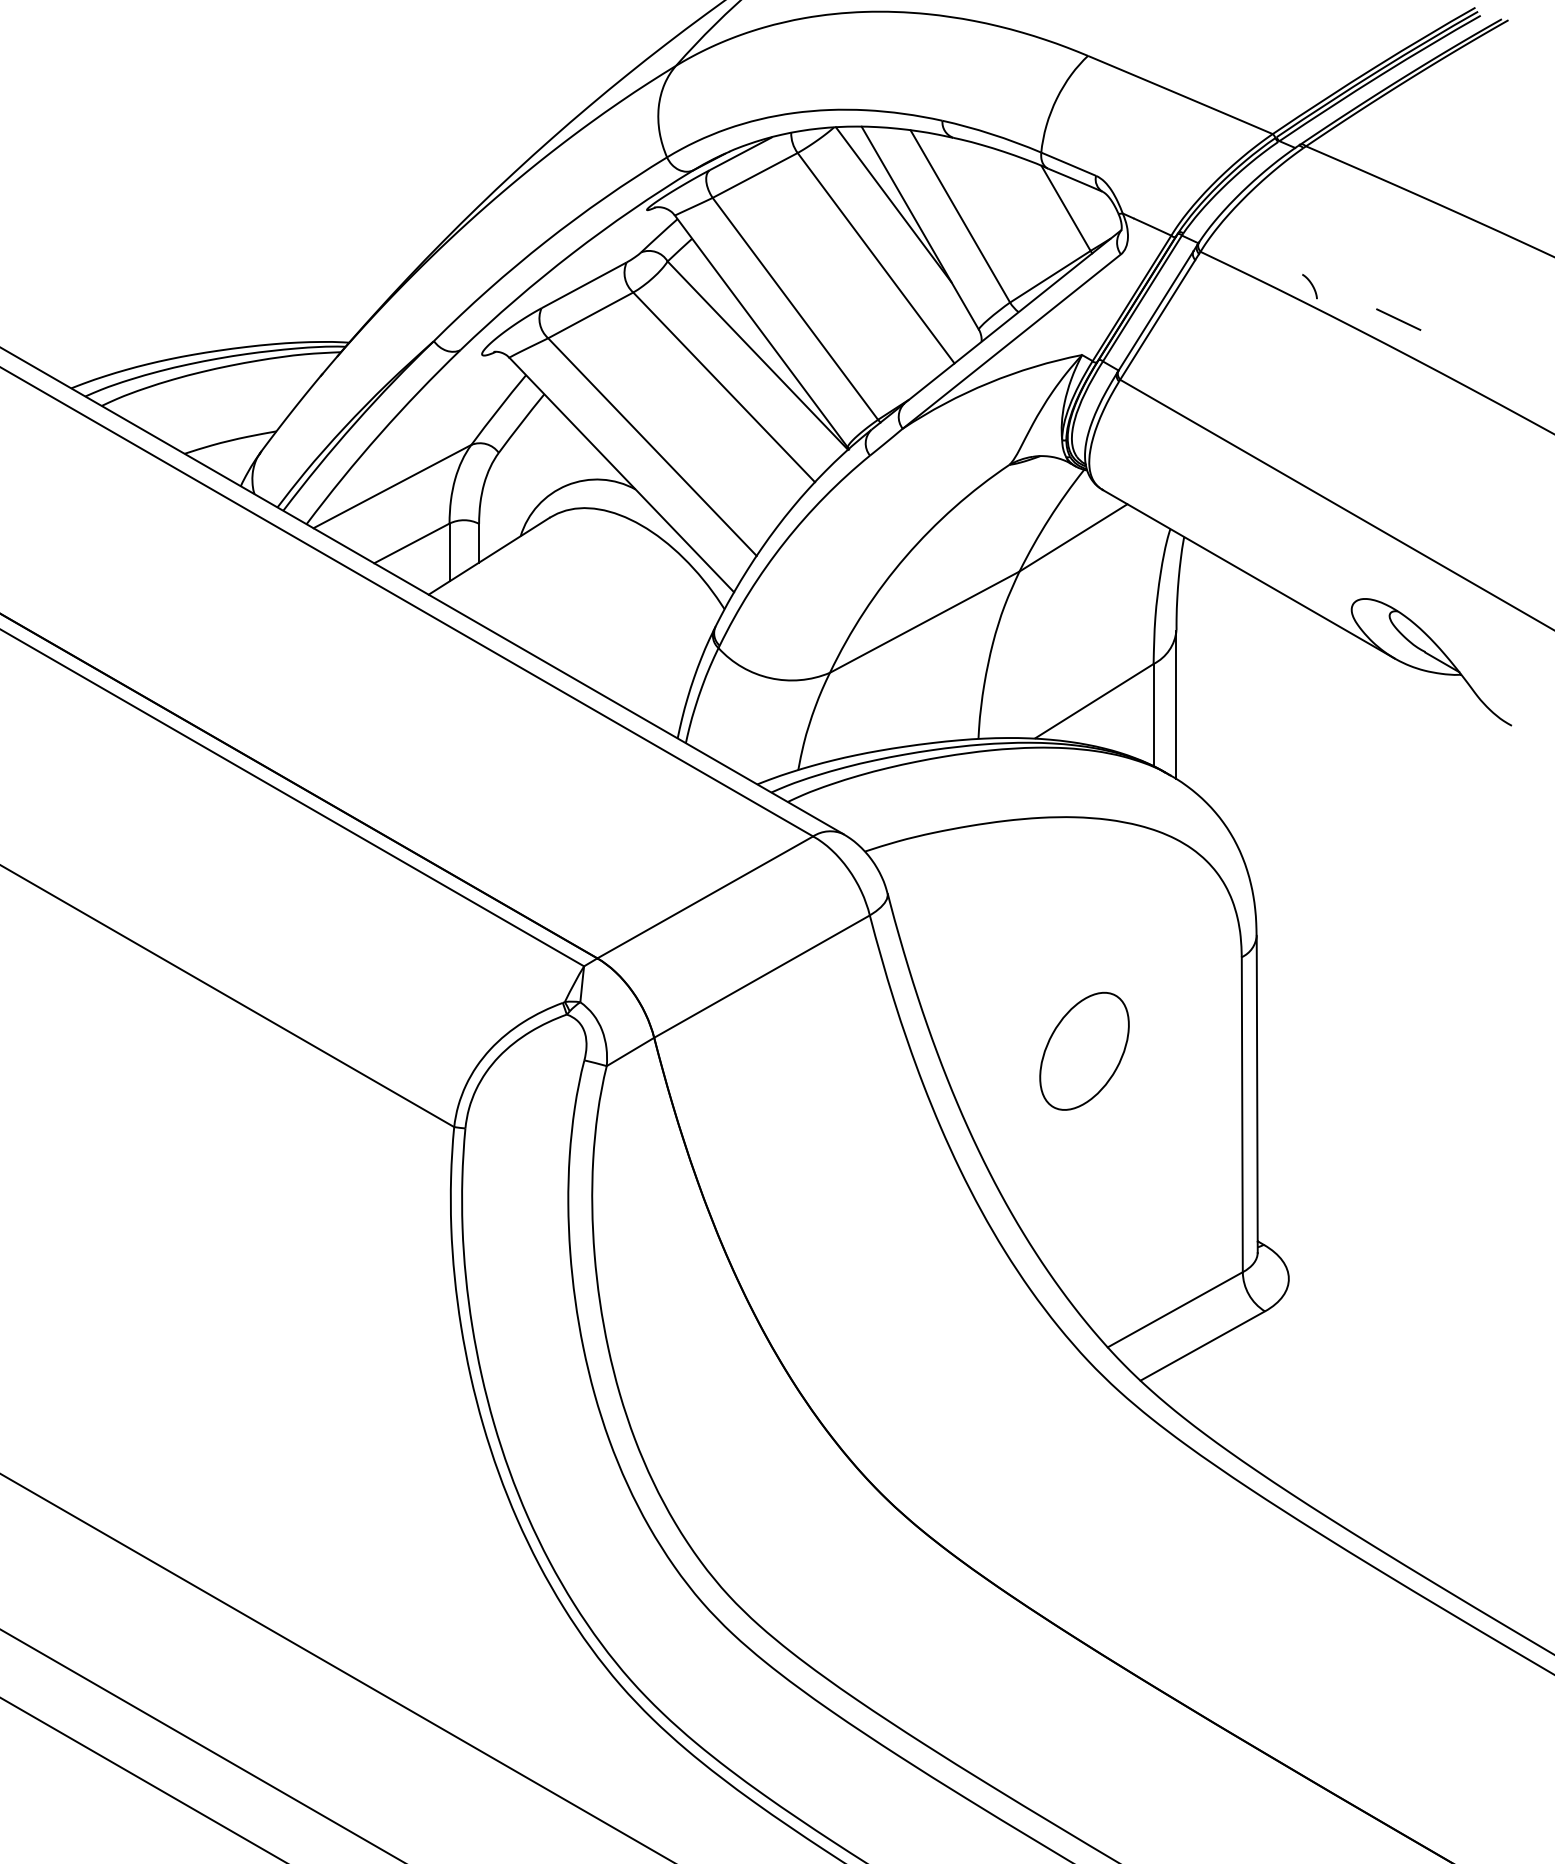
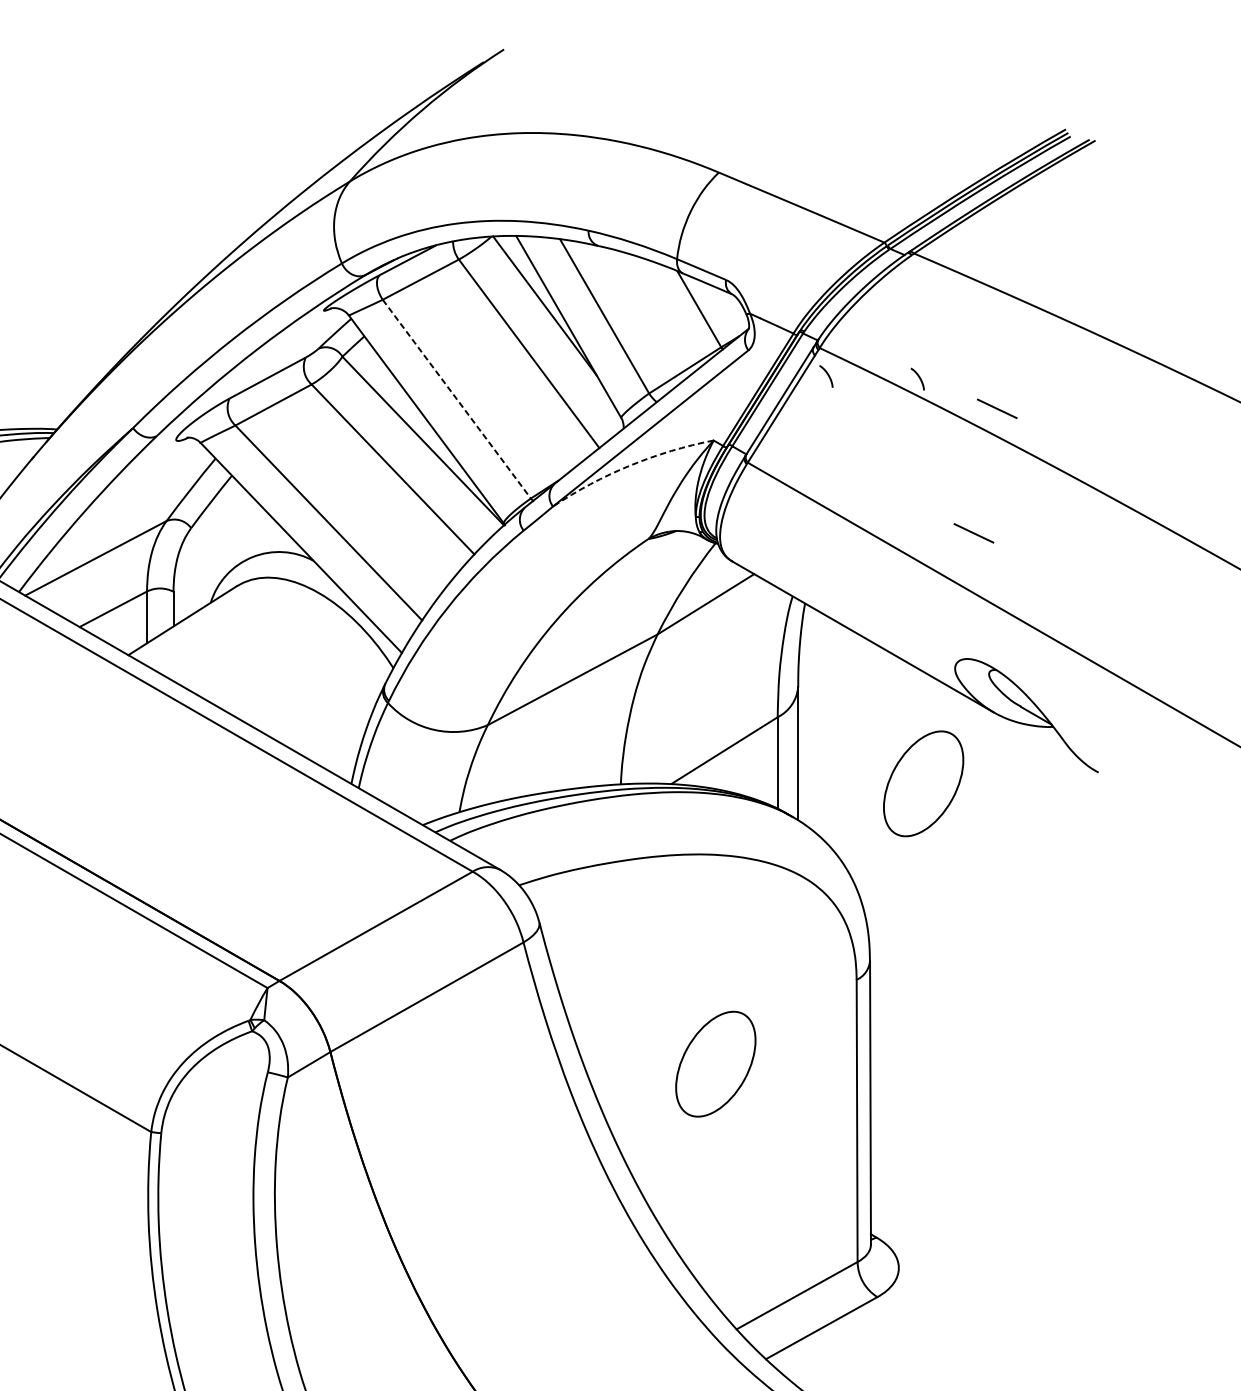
curve: (1208, 281) -> (826, 374), added
line: (795, 309) -> (456, 399), solid -> dashed
arc: (988, 383) -> (629, 466), solid -> dashed
line: (1372, 458) -> (973, 533), added
part: (1316, 737) -> (923, 783), added

